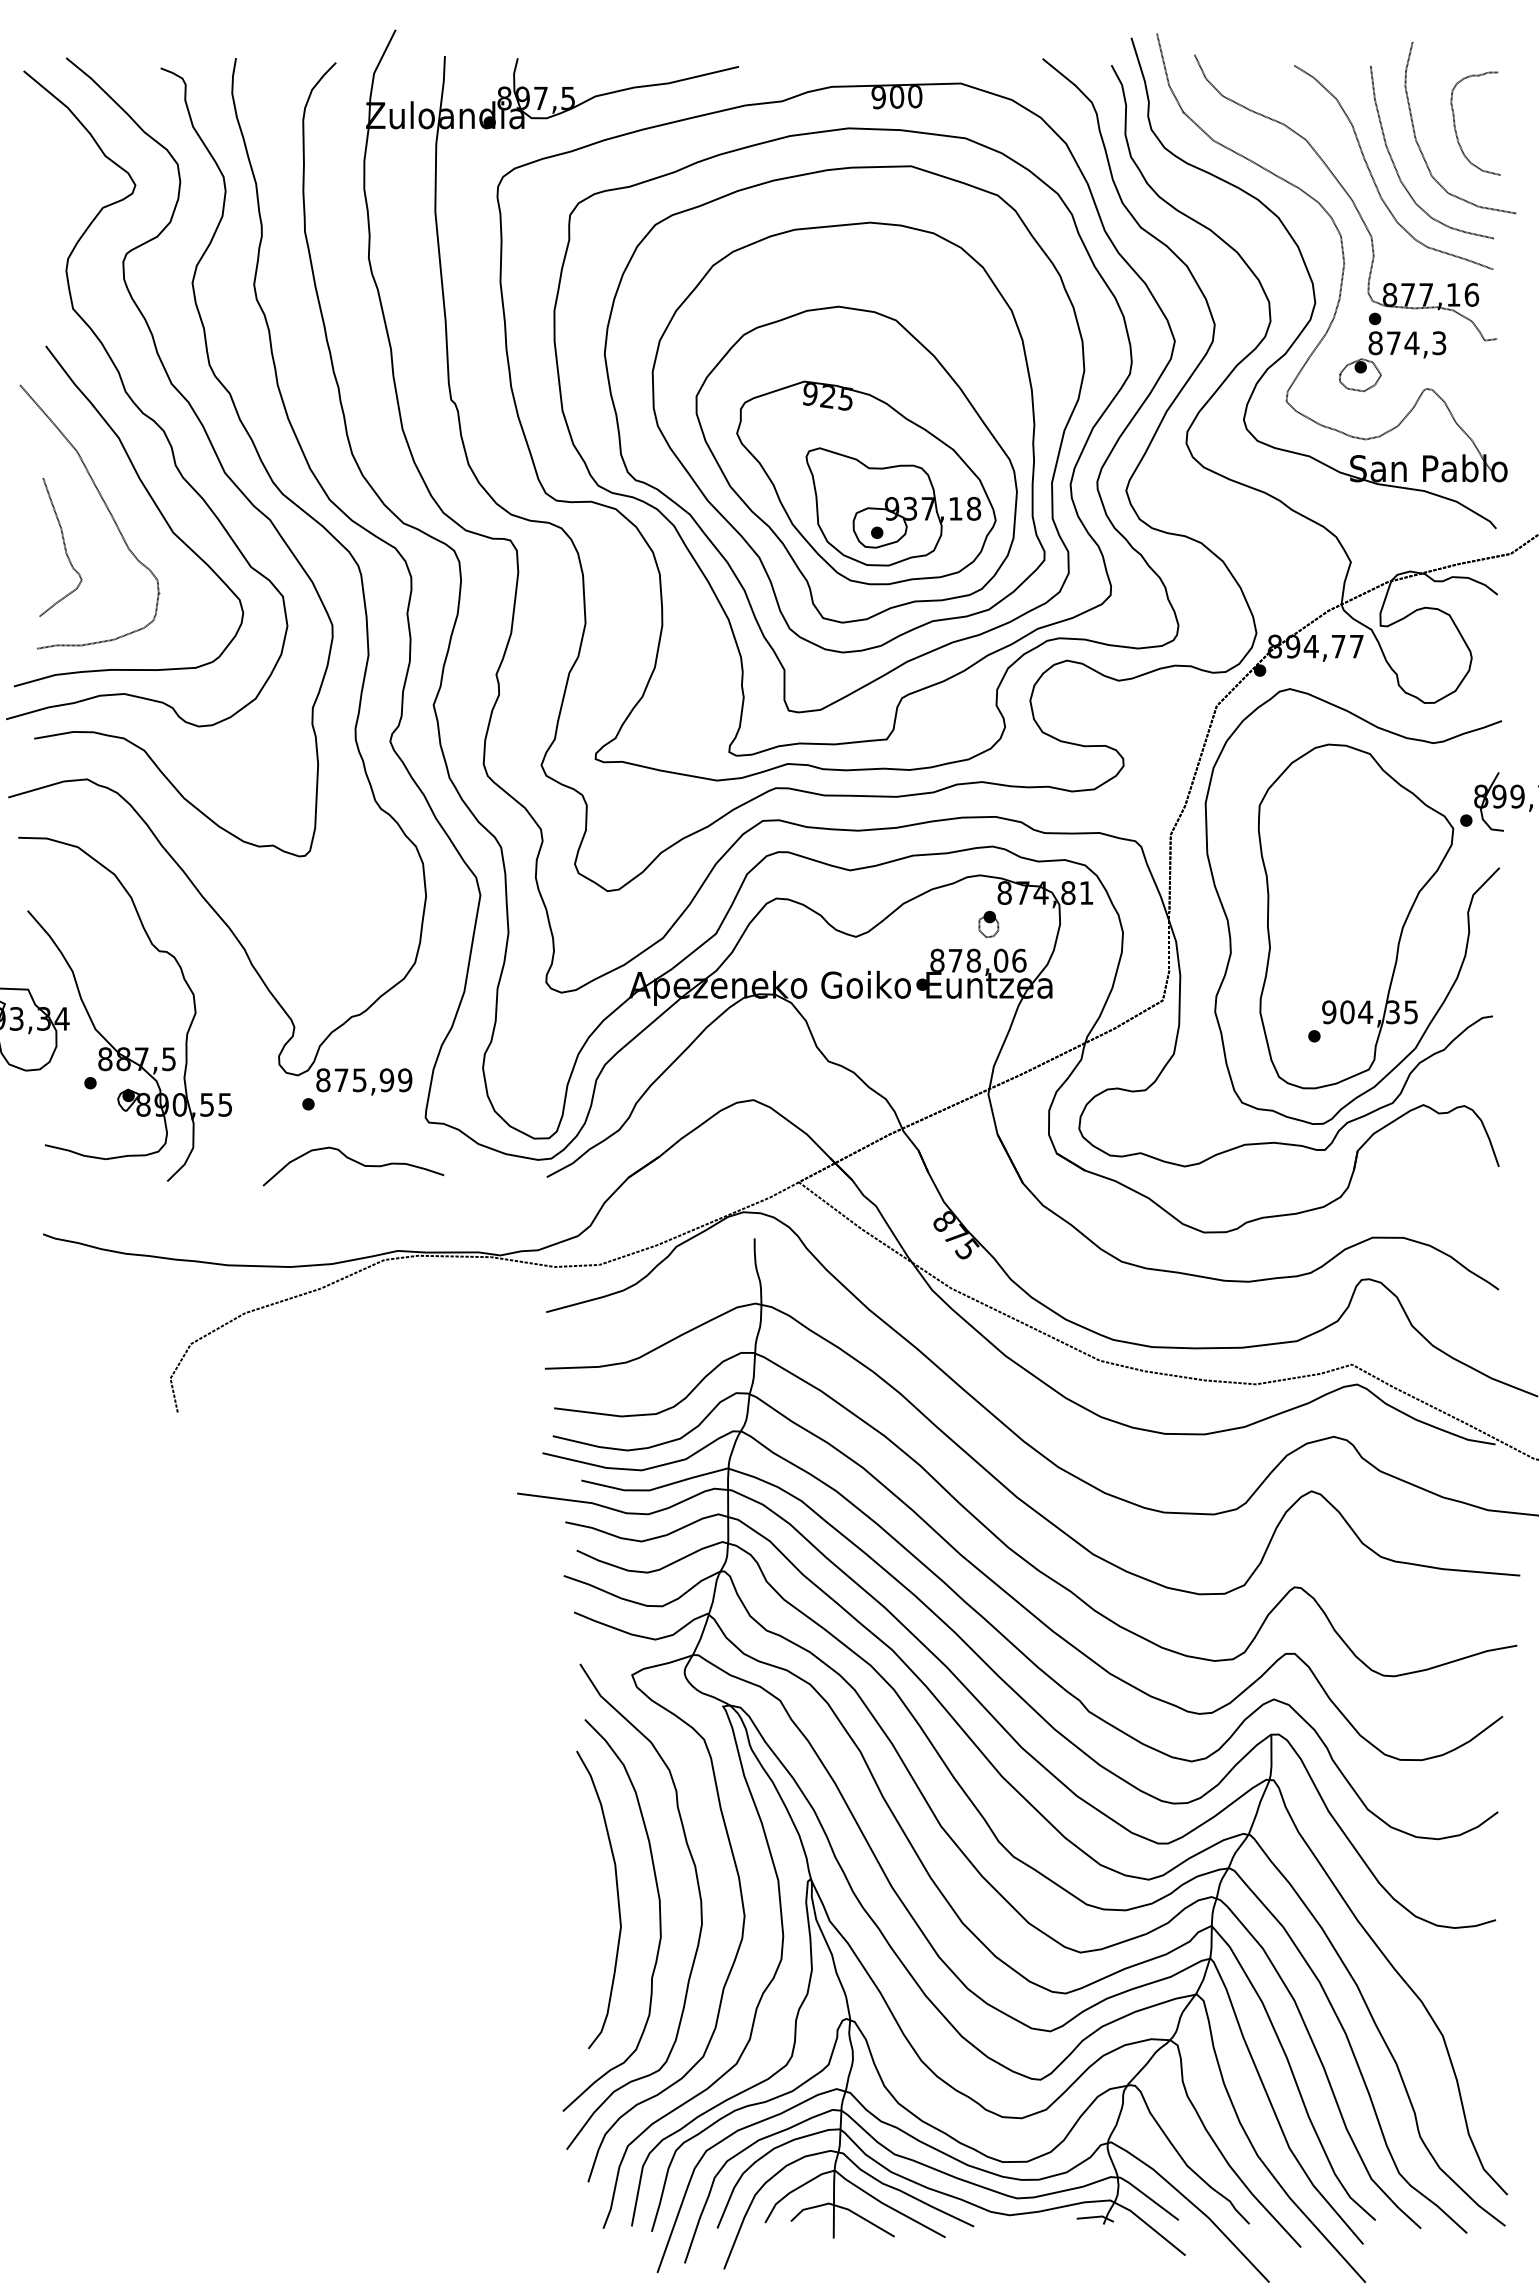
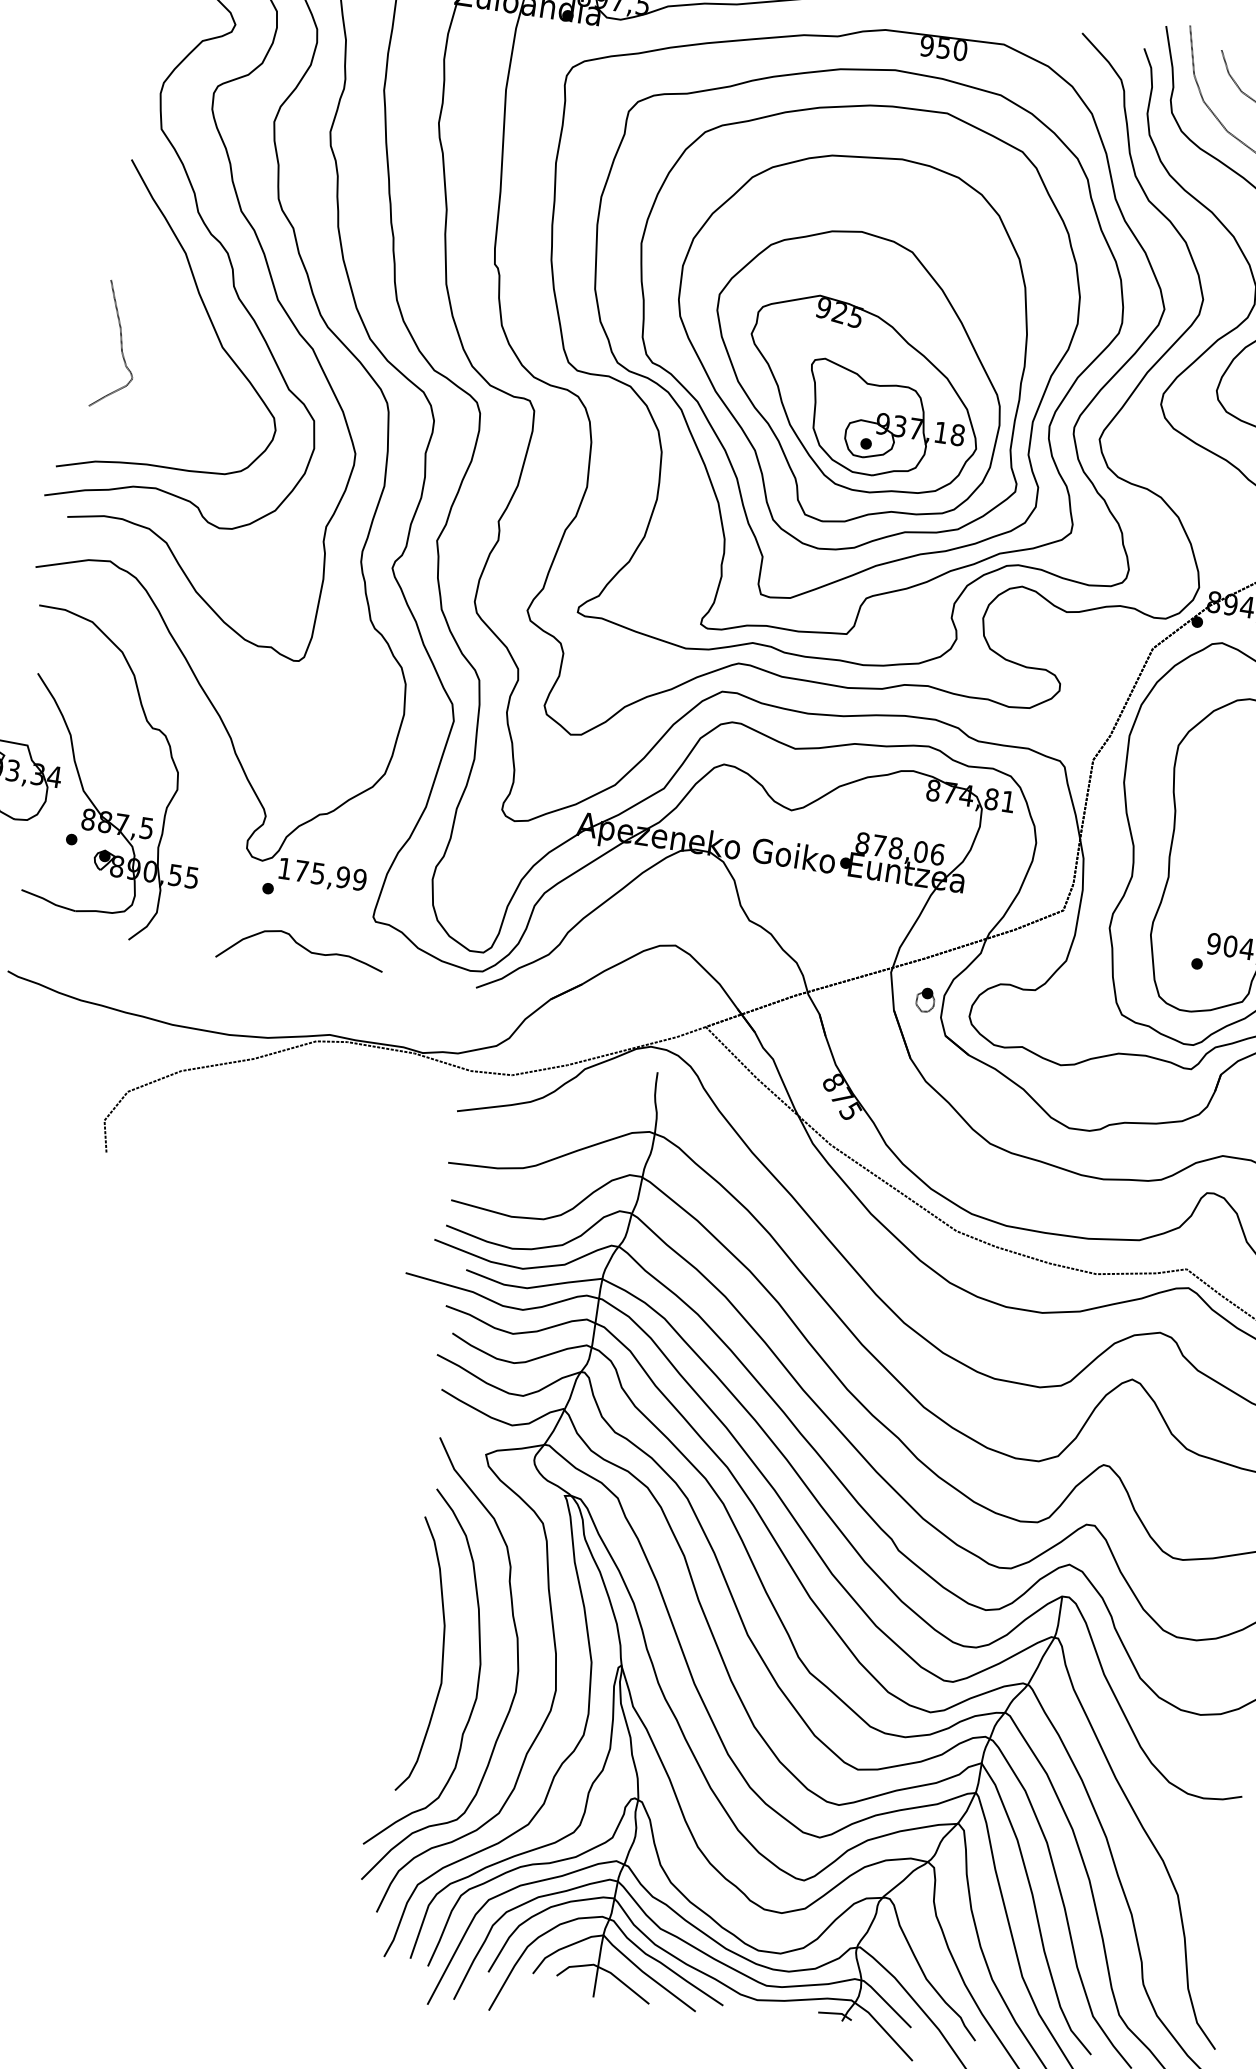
text: (896, 97) -> (943, 48), 900 -> 950
curve: (105, 506) -> (164, 314), removed
part: (988, 924) -> (925, 1000), moved
text: (323, 1080) -> (285, 868), 875,99 -> 175,99

